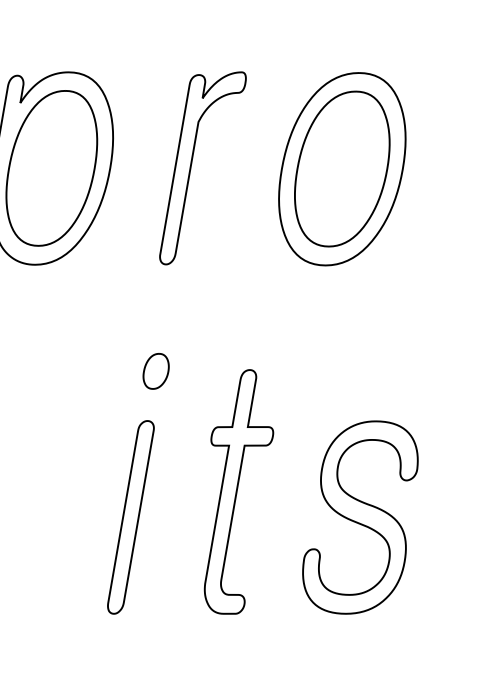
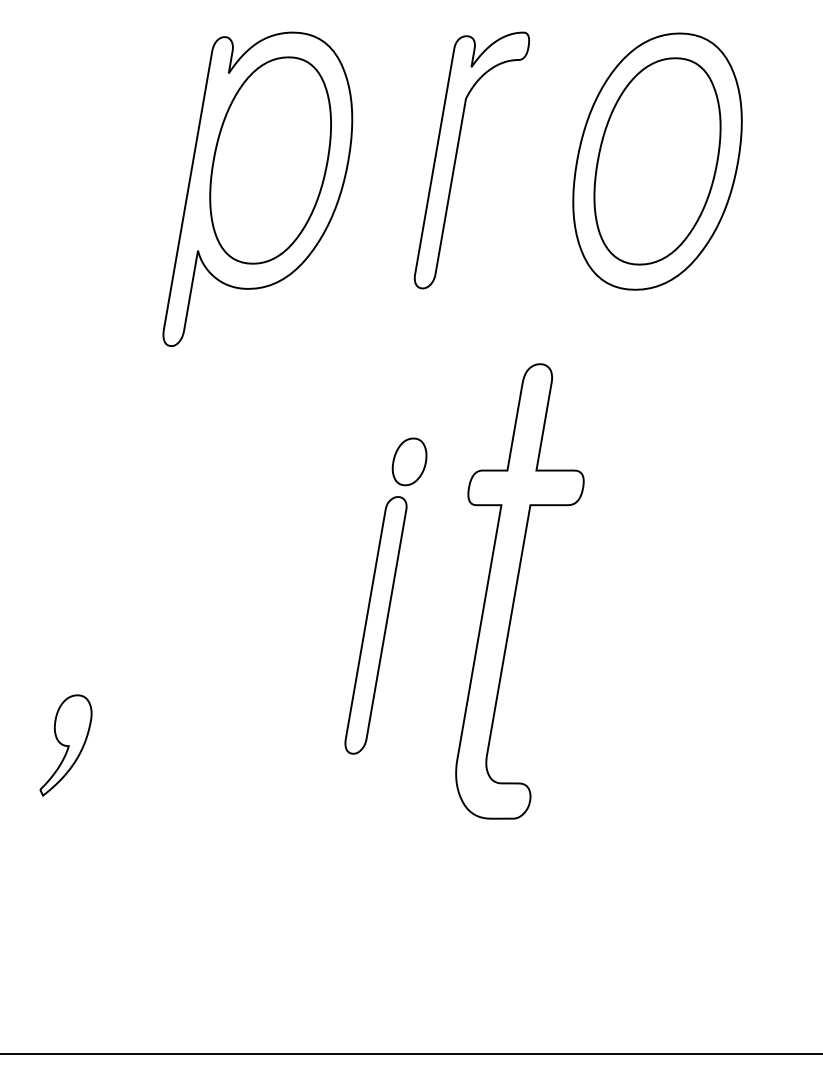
part: (156, 371) -> (409, 461), moved
part: (238, 491) -> (519, 591), size x1.4
part: (360, 517) -> (681, 625), removed

